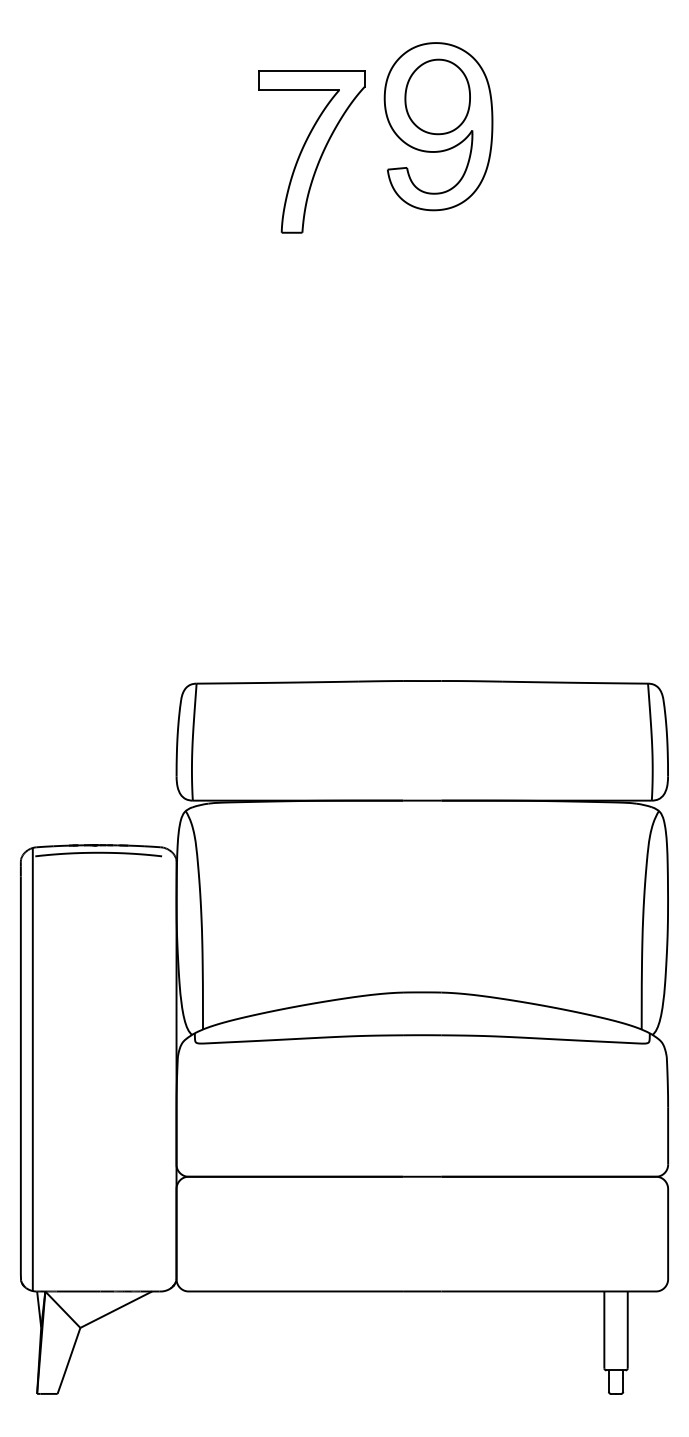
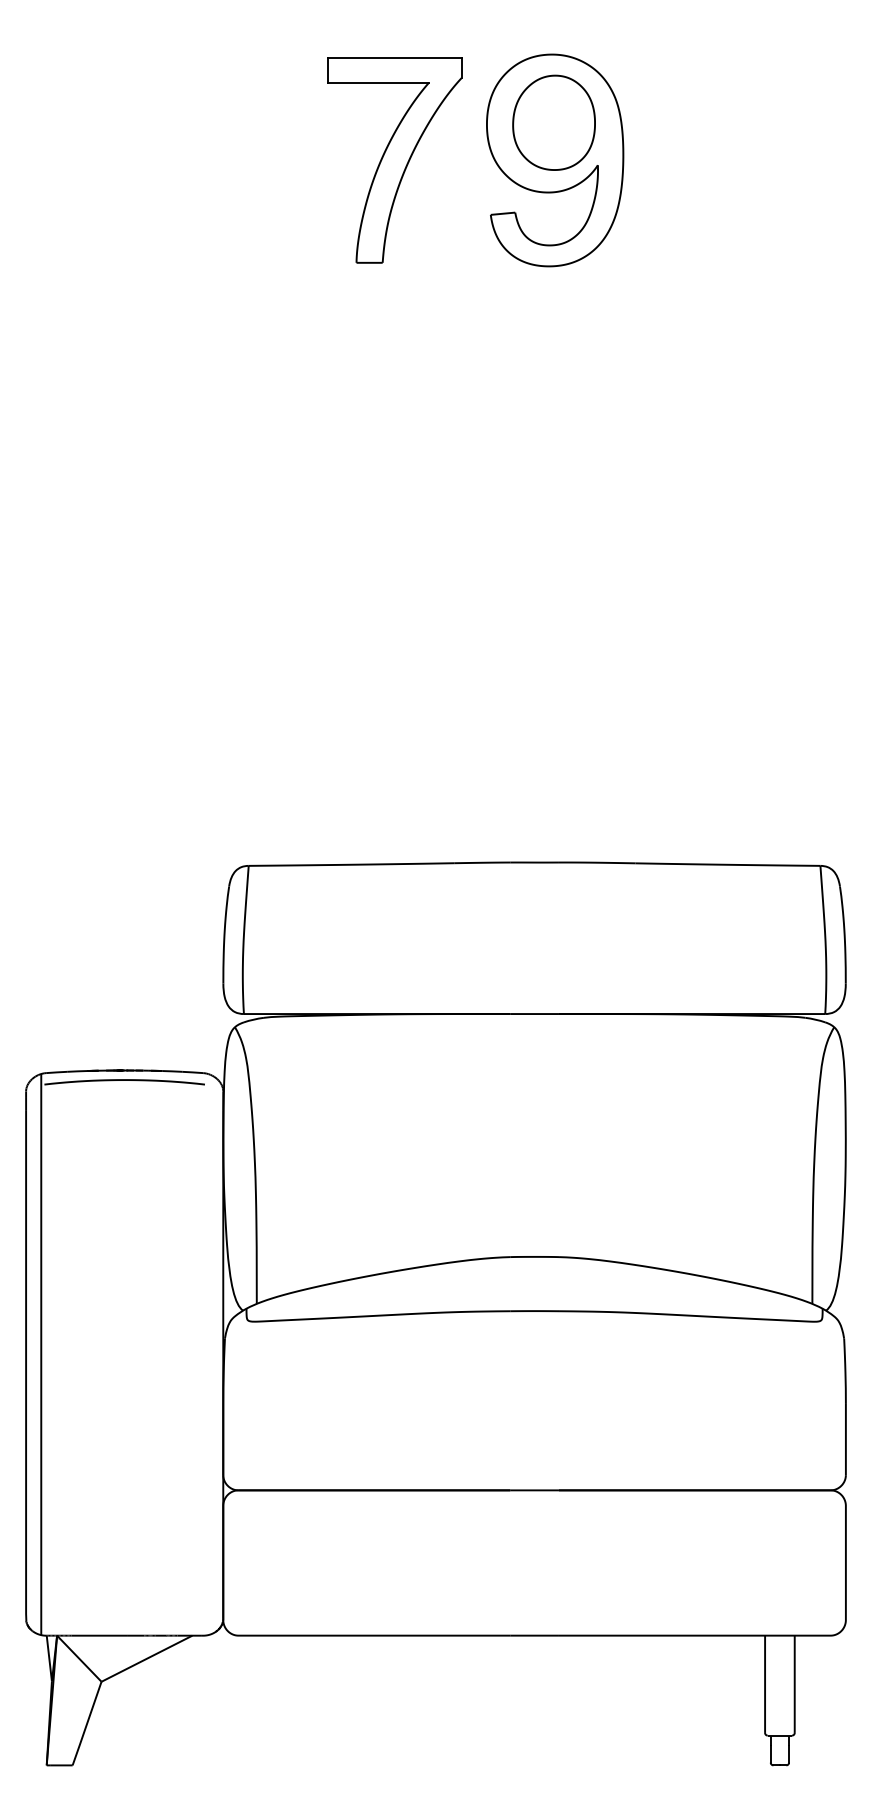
part: (311, 151) -> (394, 160), moved

